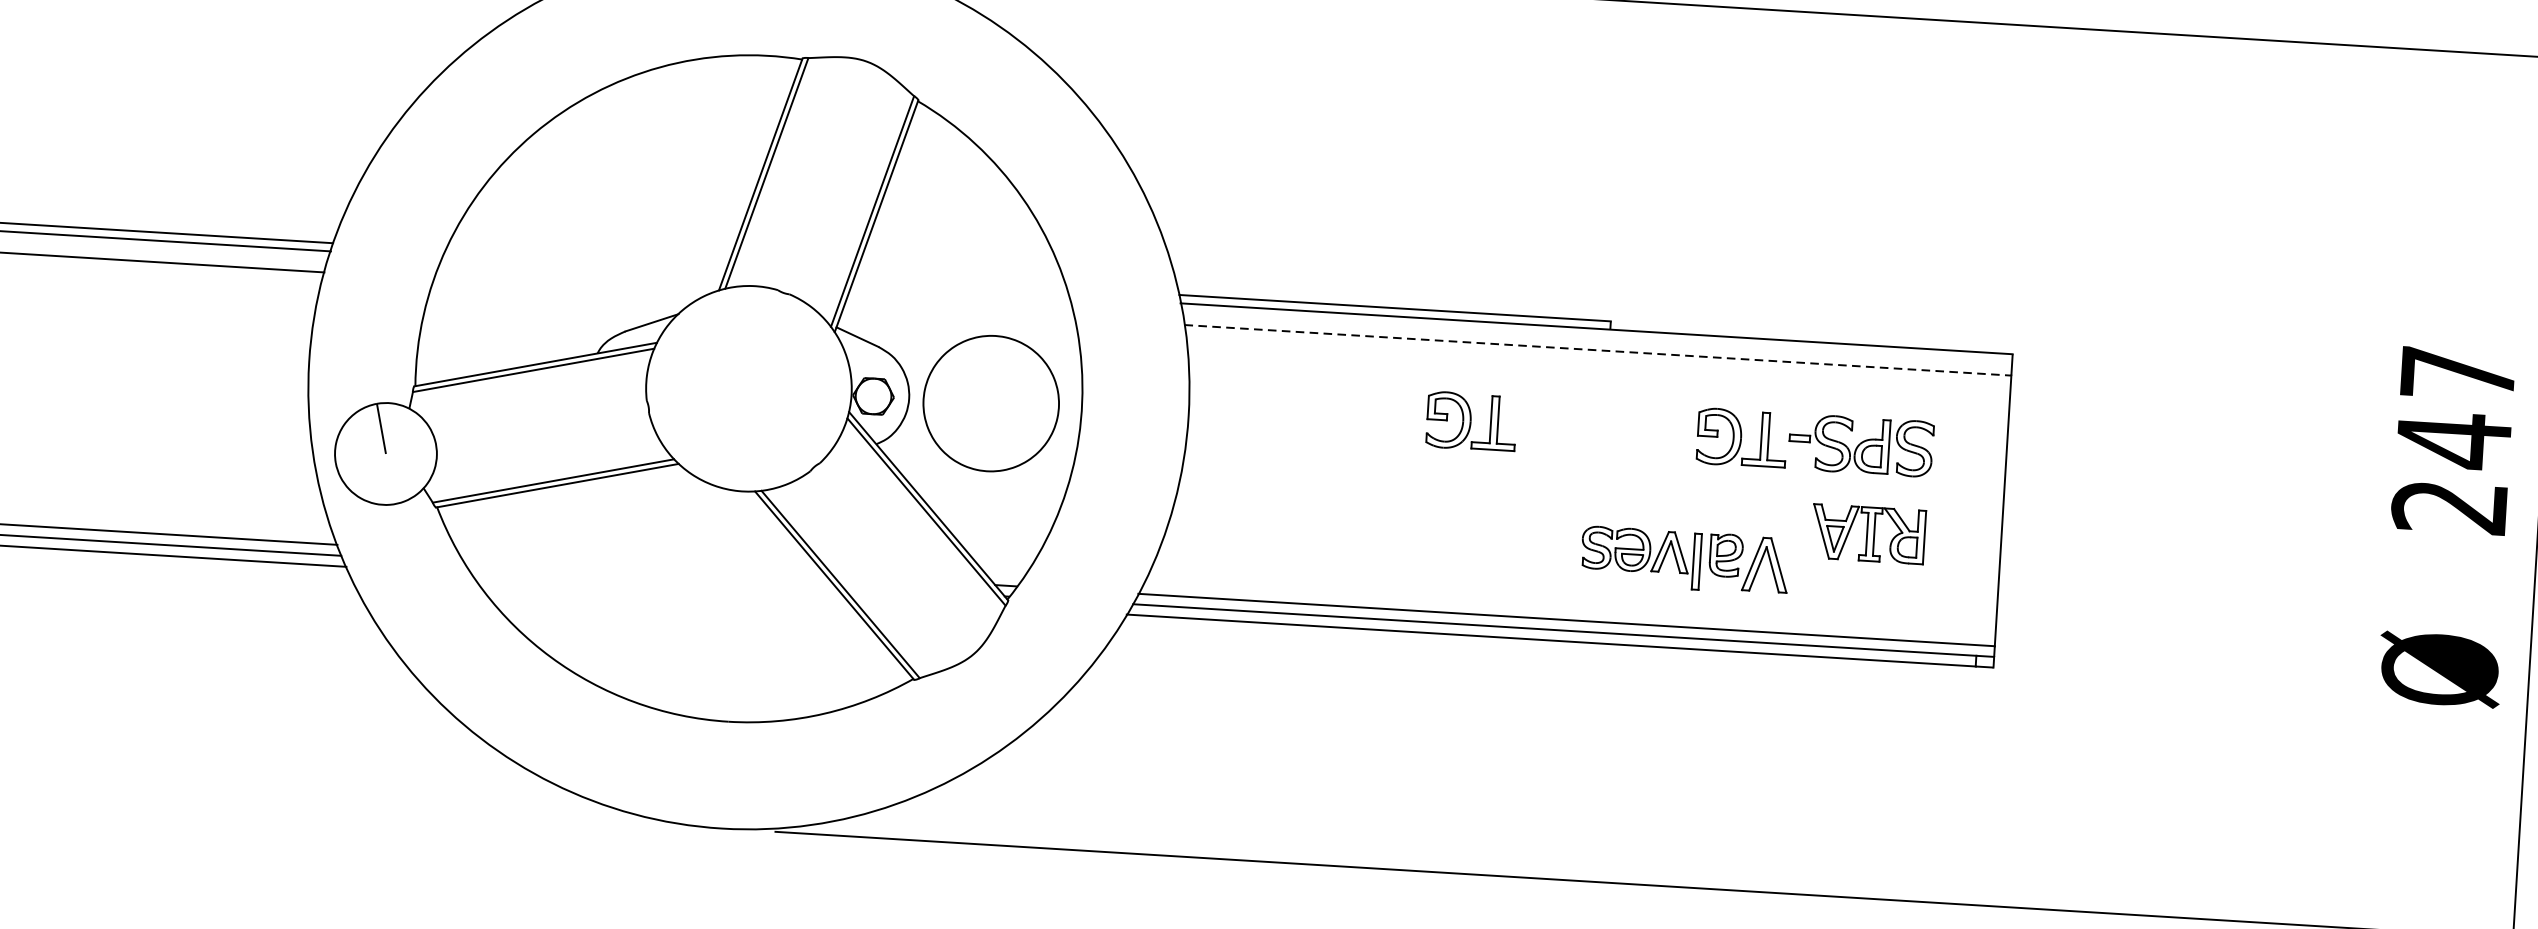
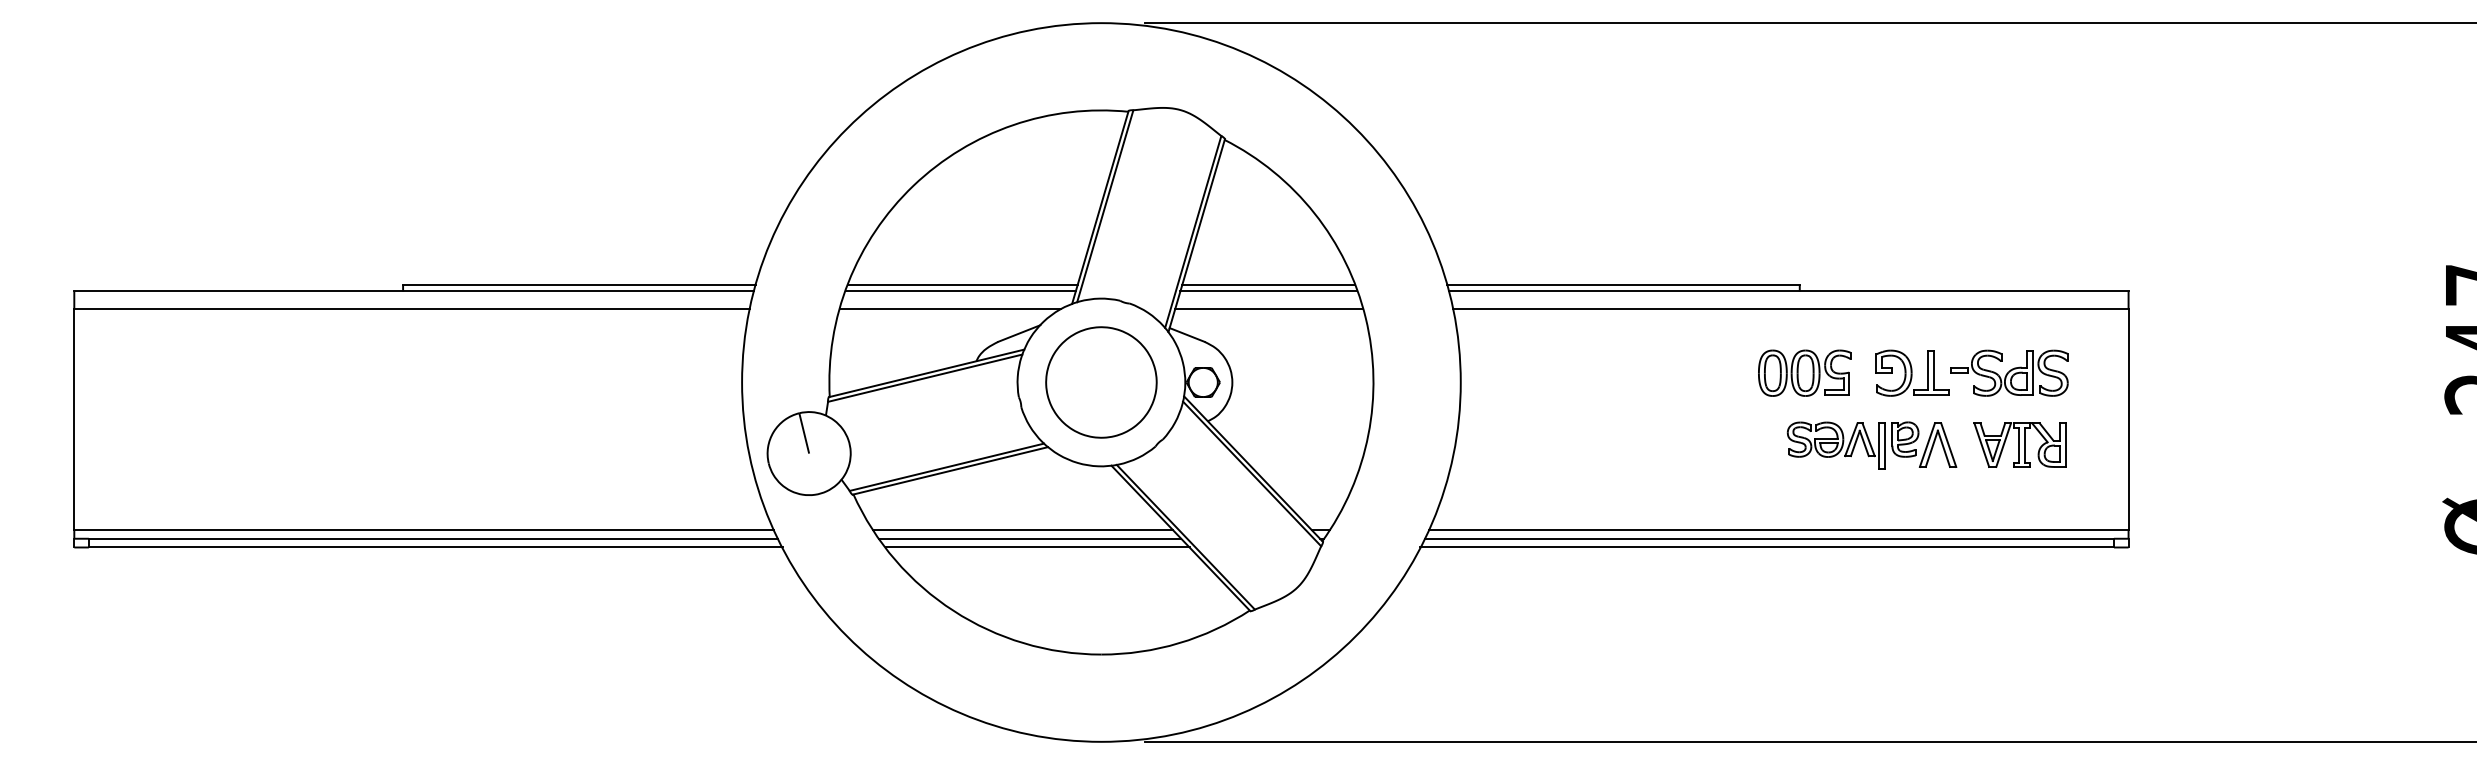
line: (586, 258) -> (962, 284), added
line: (583, 266) -> (960, 291), added
line: (960, 281) -> (1268, 284), added
line: (569, 286) -> (950, 308), added
line: (960, 289) -> (1268, 291), added
line: (958, 310) -> (1268, 308), added
line: (1597, 349) -> (1790, 308), dashed -> solid
part: (991, 403) -> (1101, 382), moved
part: (1471, 420) -> (1691, 372), removed
part: (1610, 429) -> (1804, 372), added
part: (1684, 560) -> (1871, 445), moved
line: (641, 564) -> (1022, 530), added
line: (650, 574) -> (1030, 538), added
line: (658, 585) -> (1037, 547), added

